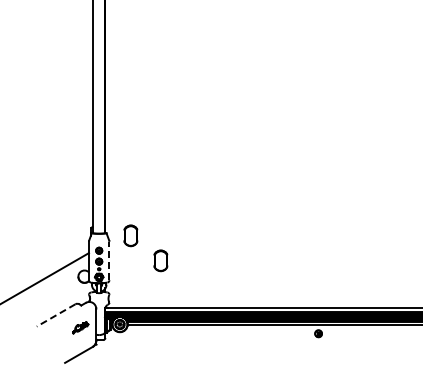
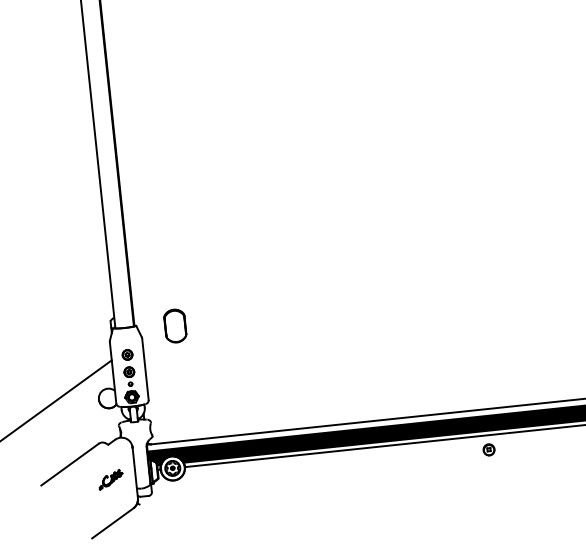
line: (109, 260) -> (145, 368), dashed -> solid
part: (160, 260) -> (226, 360), removed
line: (55, 315) -> (69, 464), dashed -> solid

